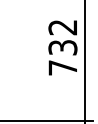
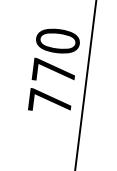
text: (62, 37) -> (55, 56), 732 -> 770

